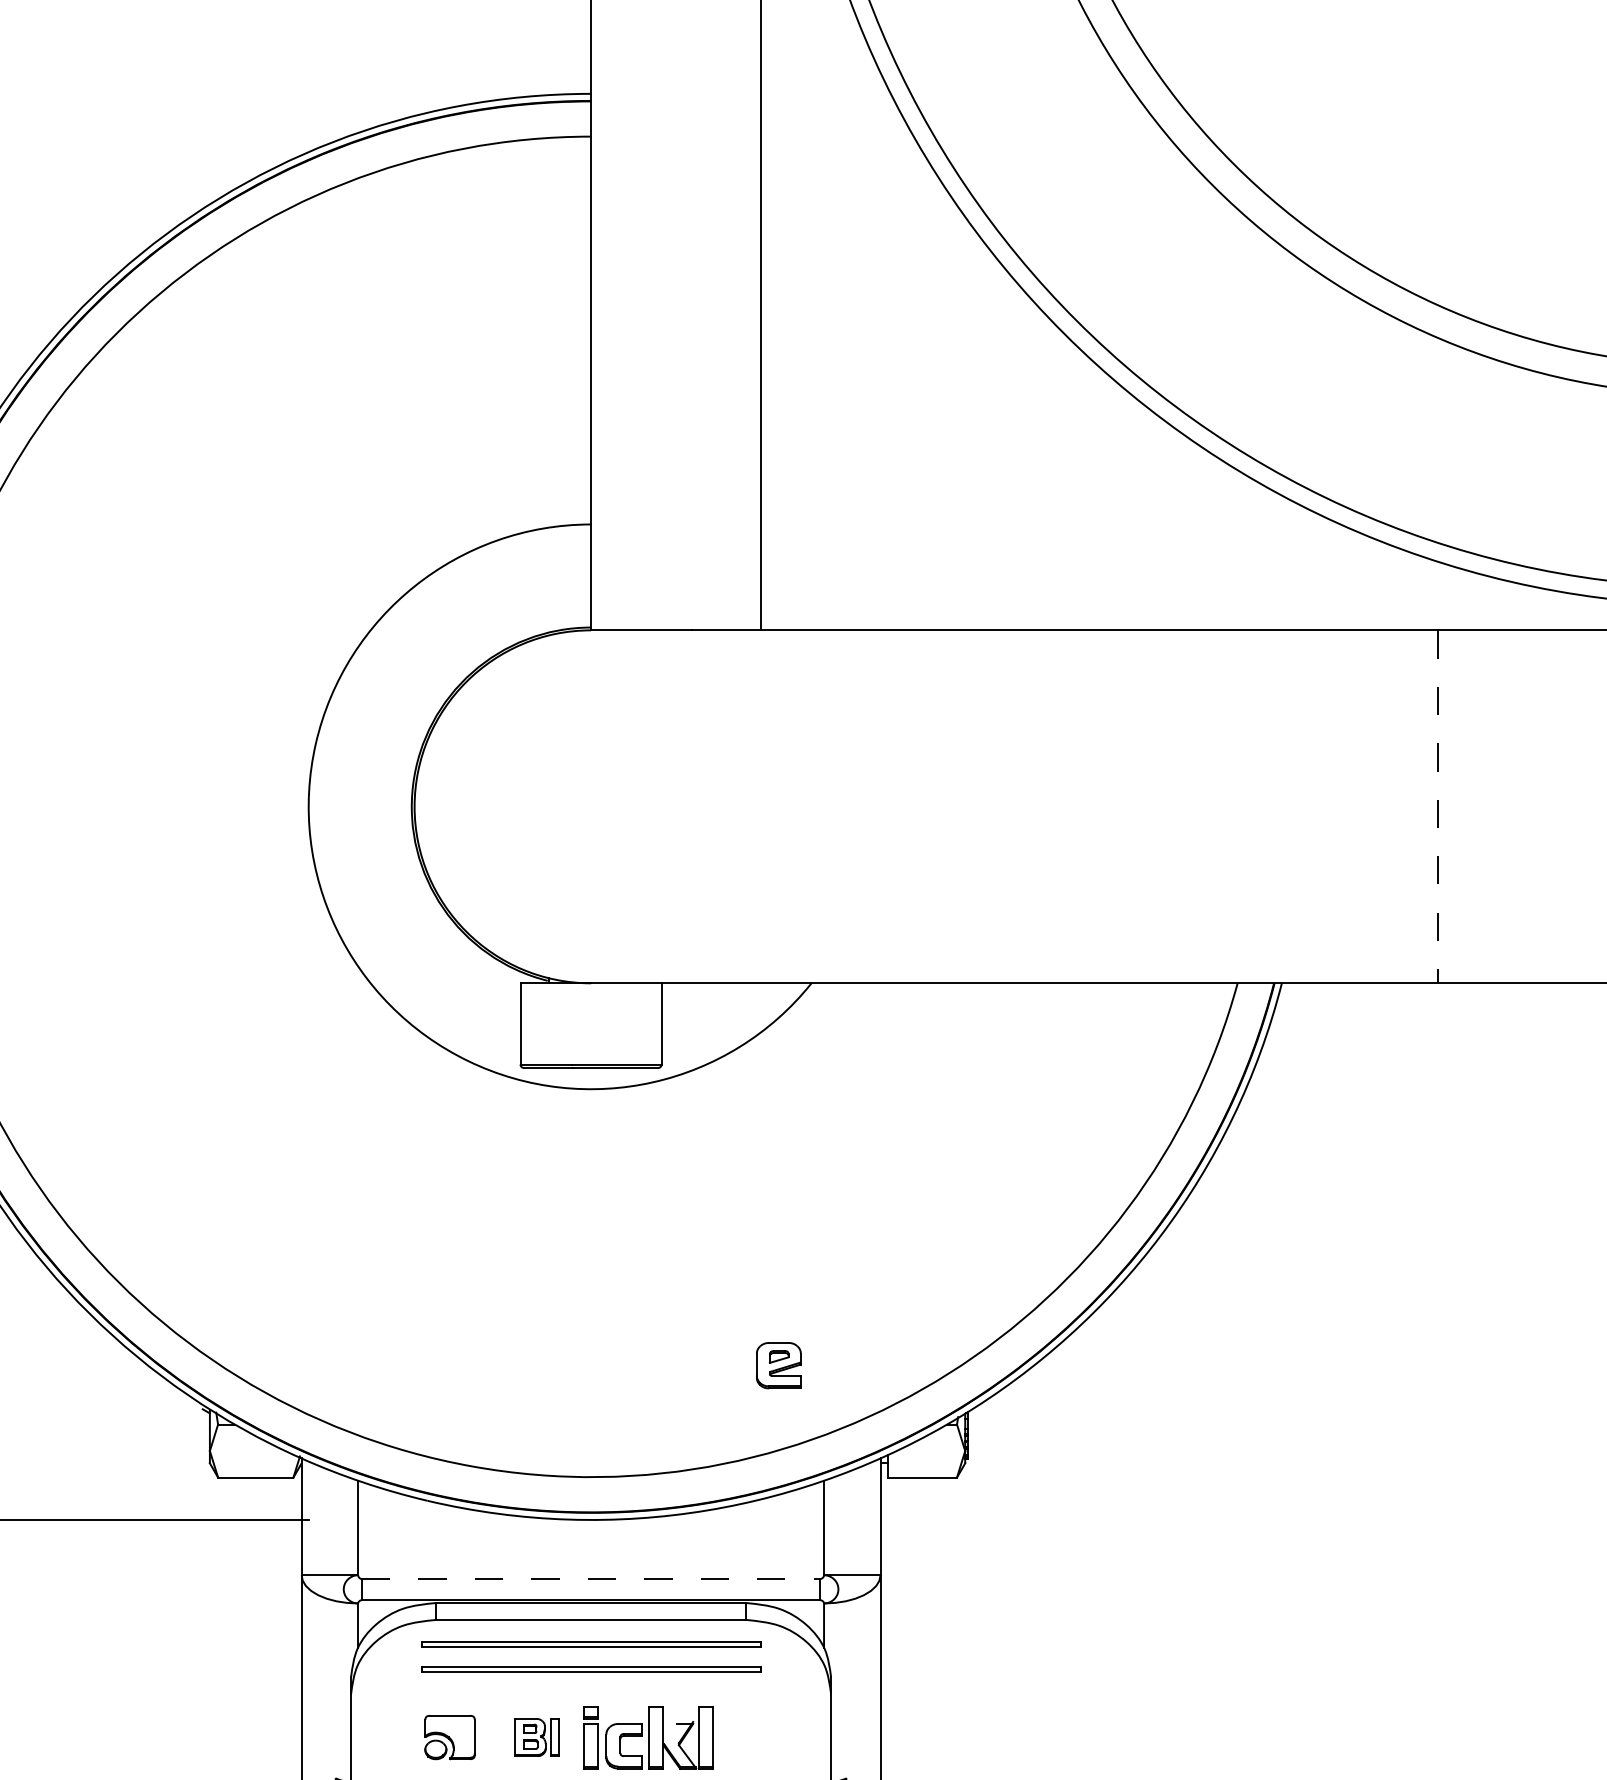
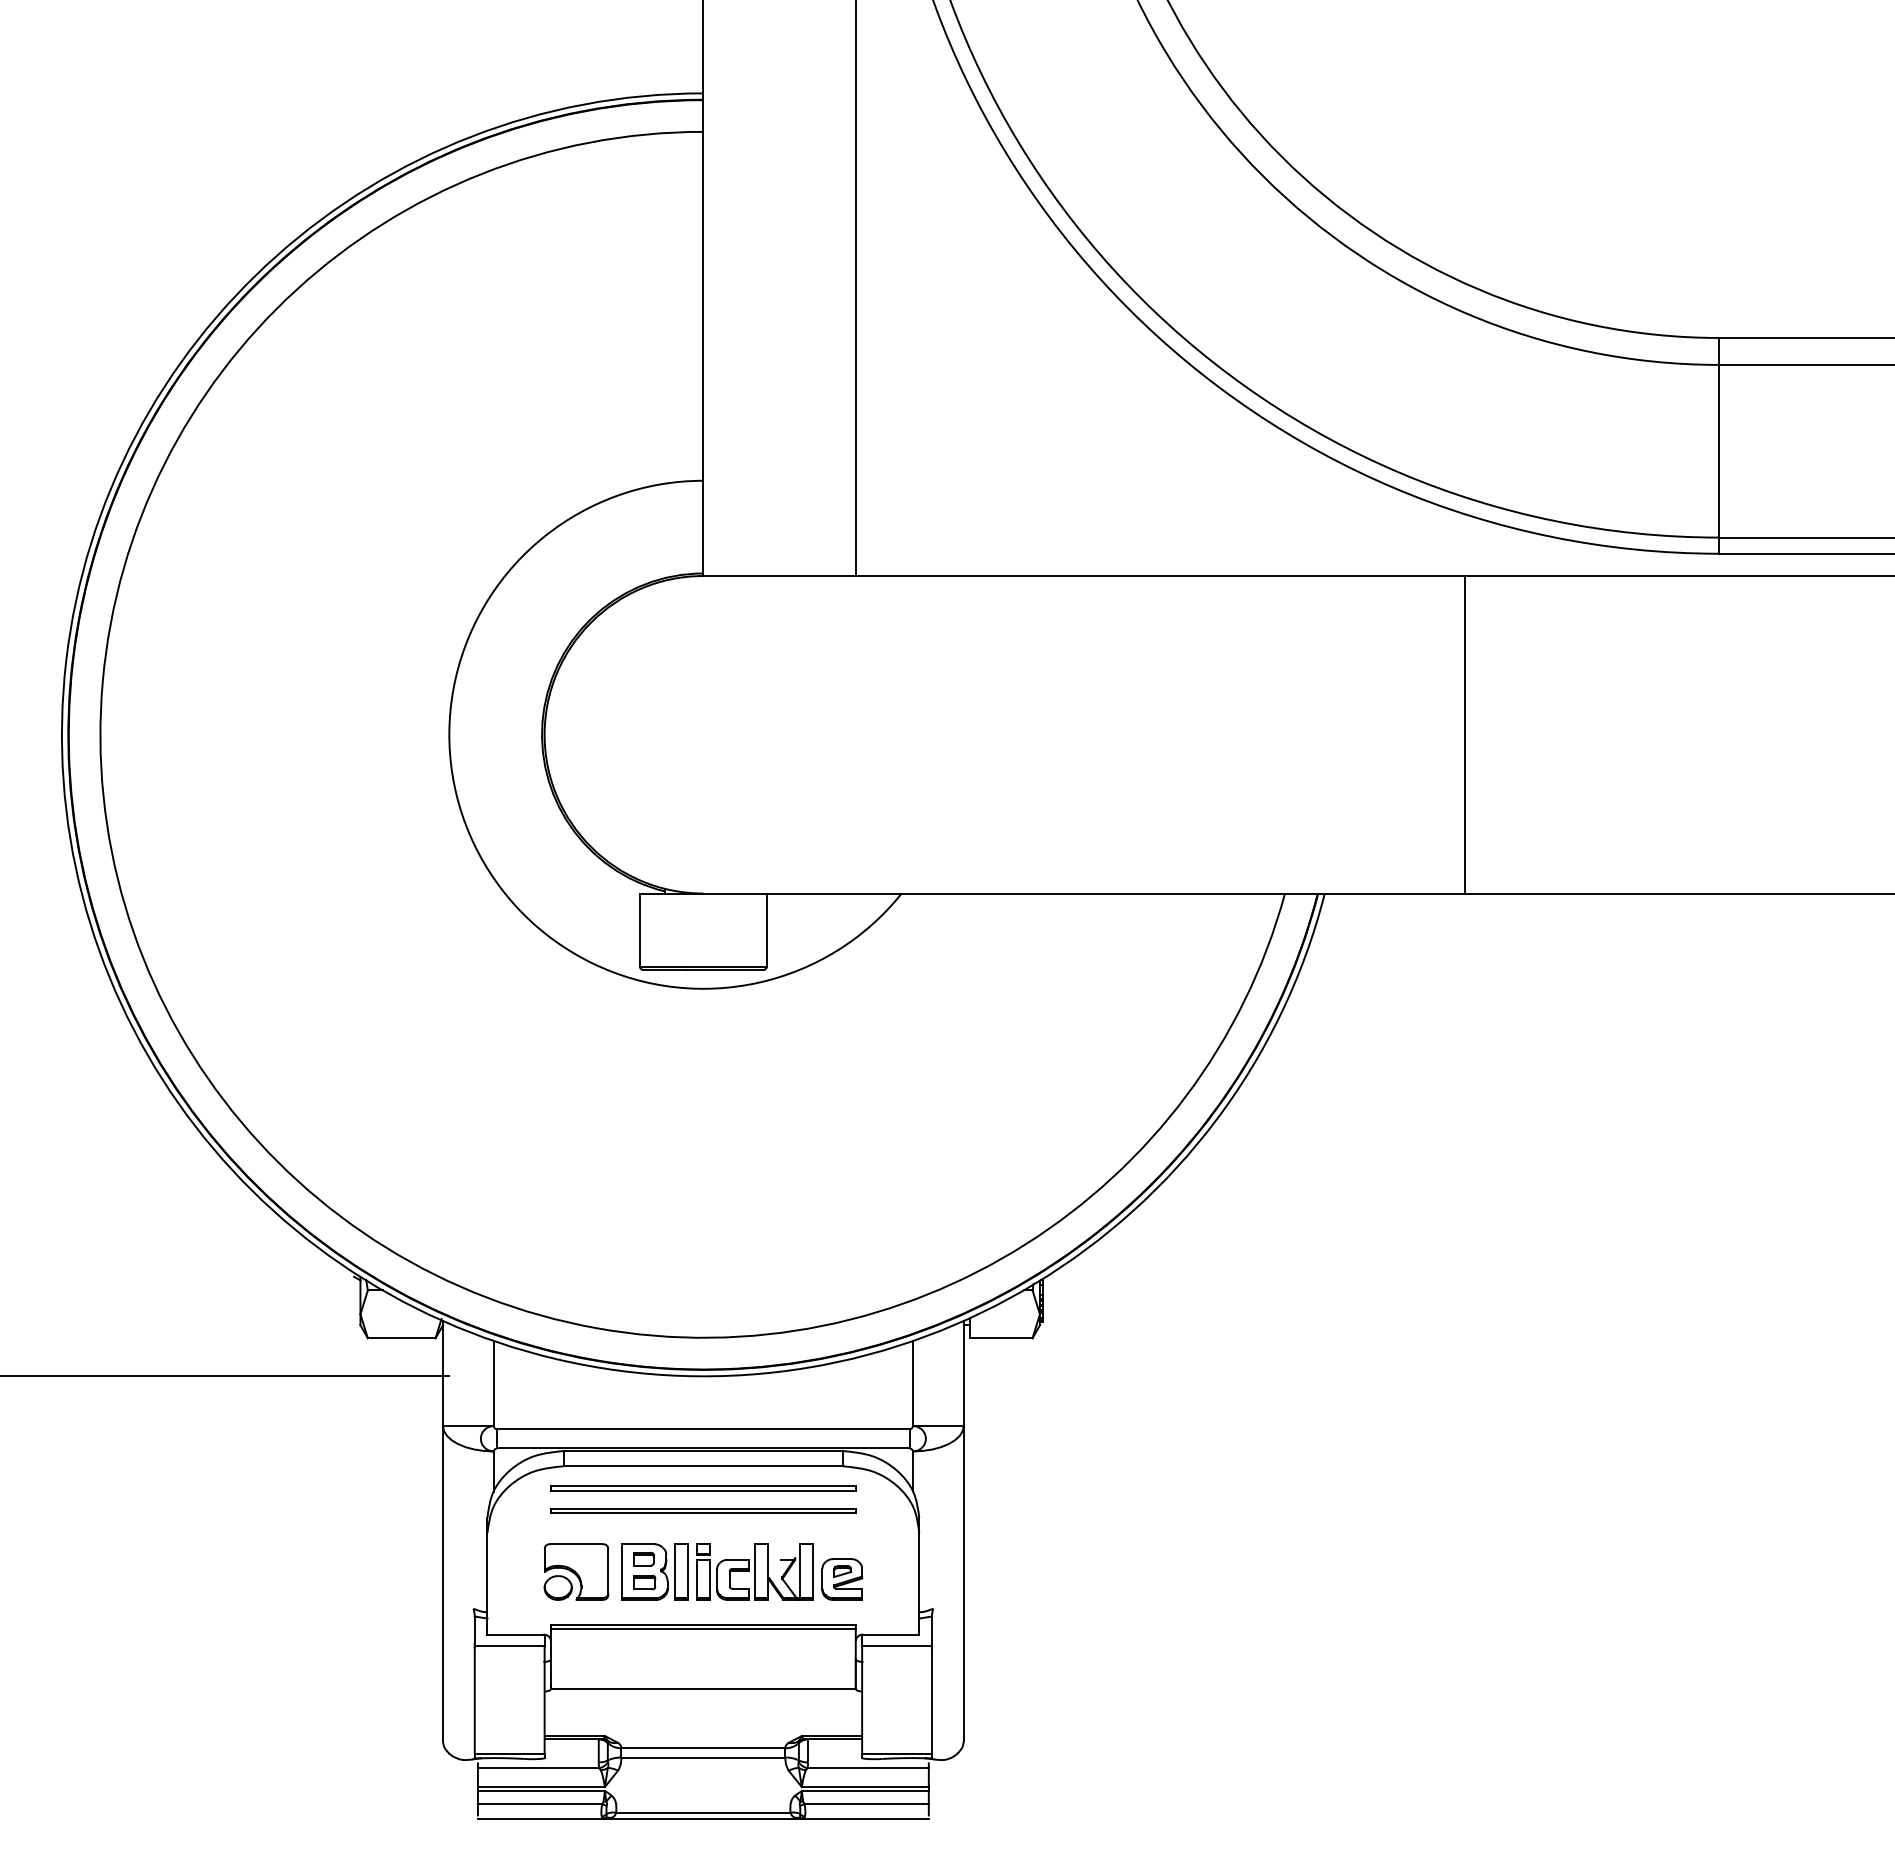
line: (1438, 806) -> (1465, 734), dashed -> solid
part: (779, 1365) -> (842, 1579), moved
line: (591, 1579) -> (703, 1429), dashed -> solid
part: (450, 1736) -> (576, 1571), size x1.43
part: (536, 1736) -> (654, 1571), size x1.67

